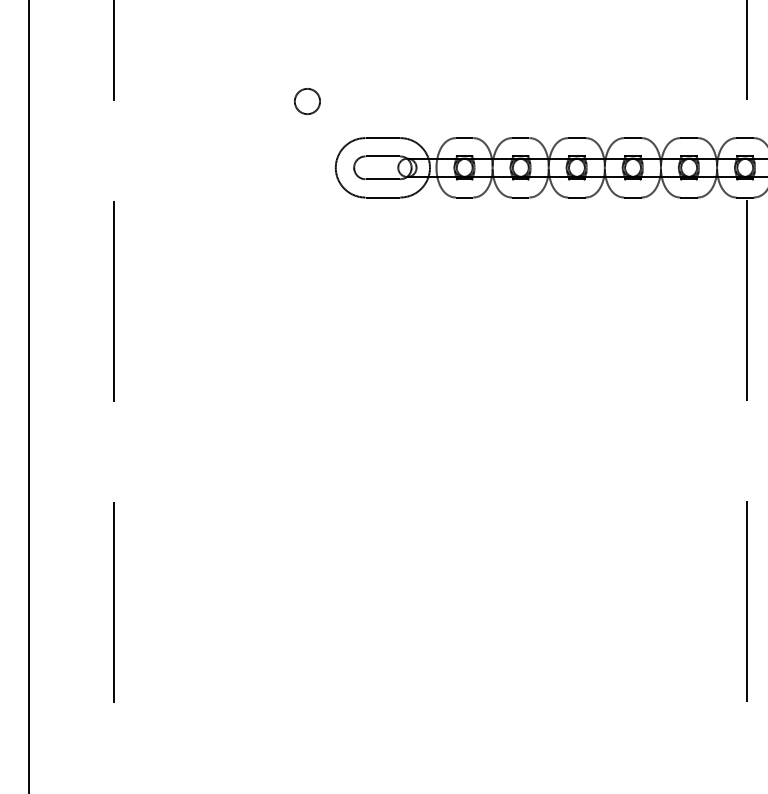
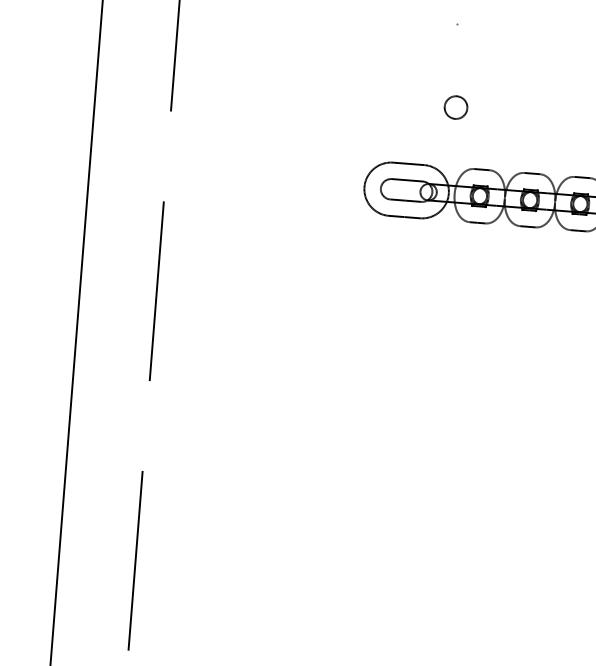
circle: (307, 101) -> (456, 107), moved

